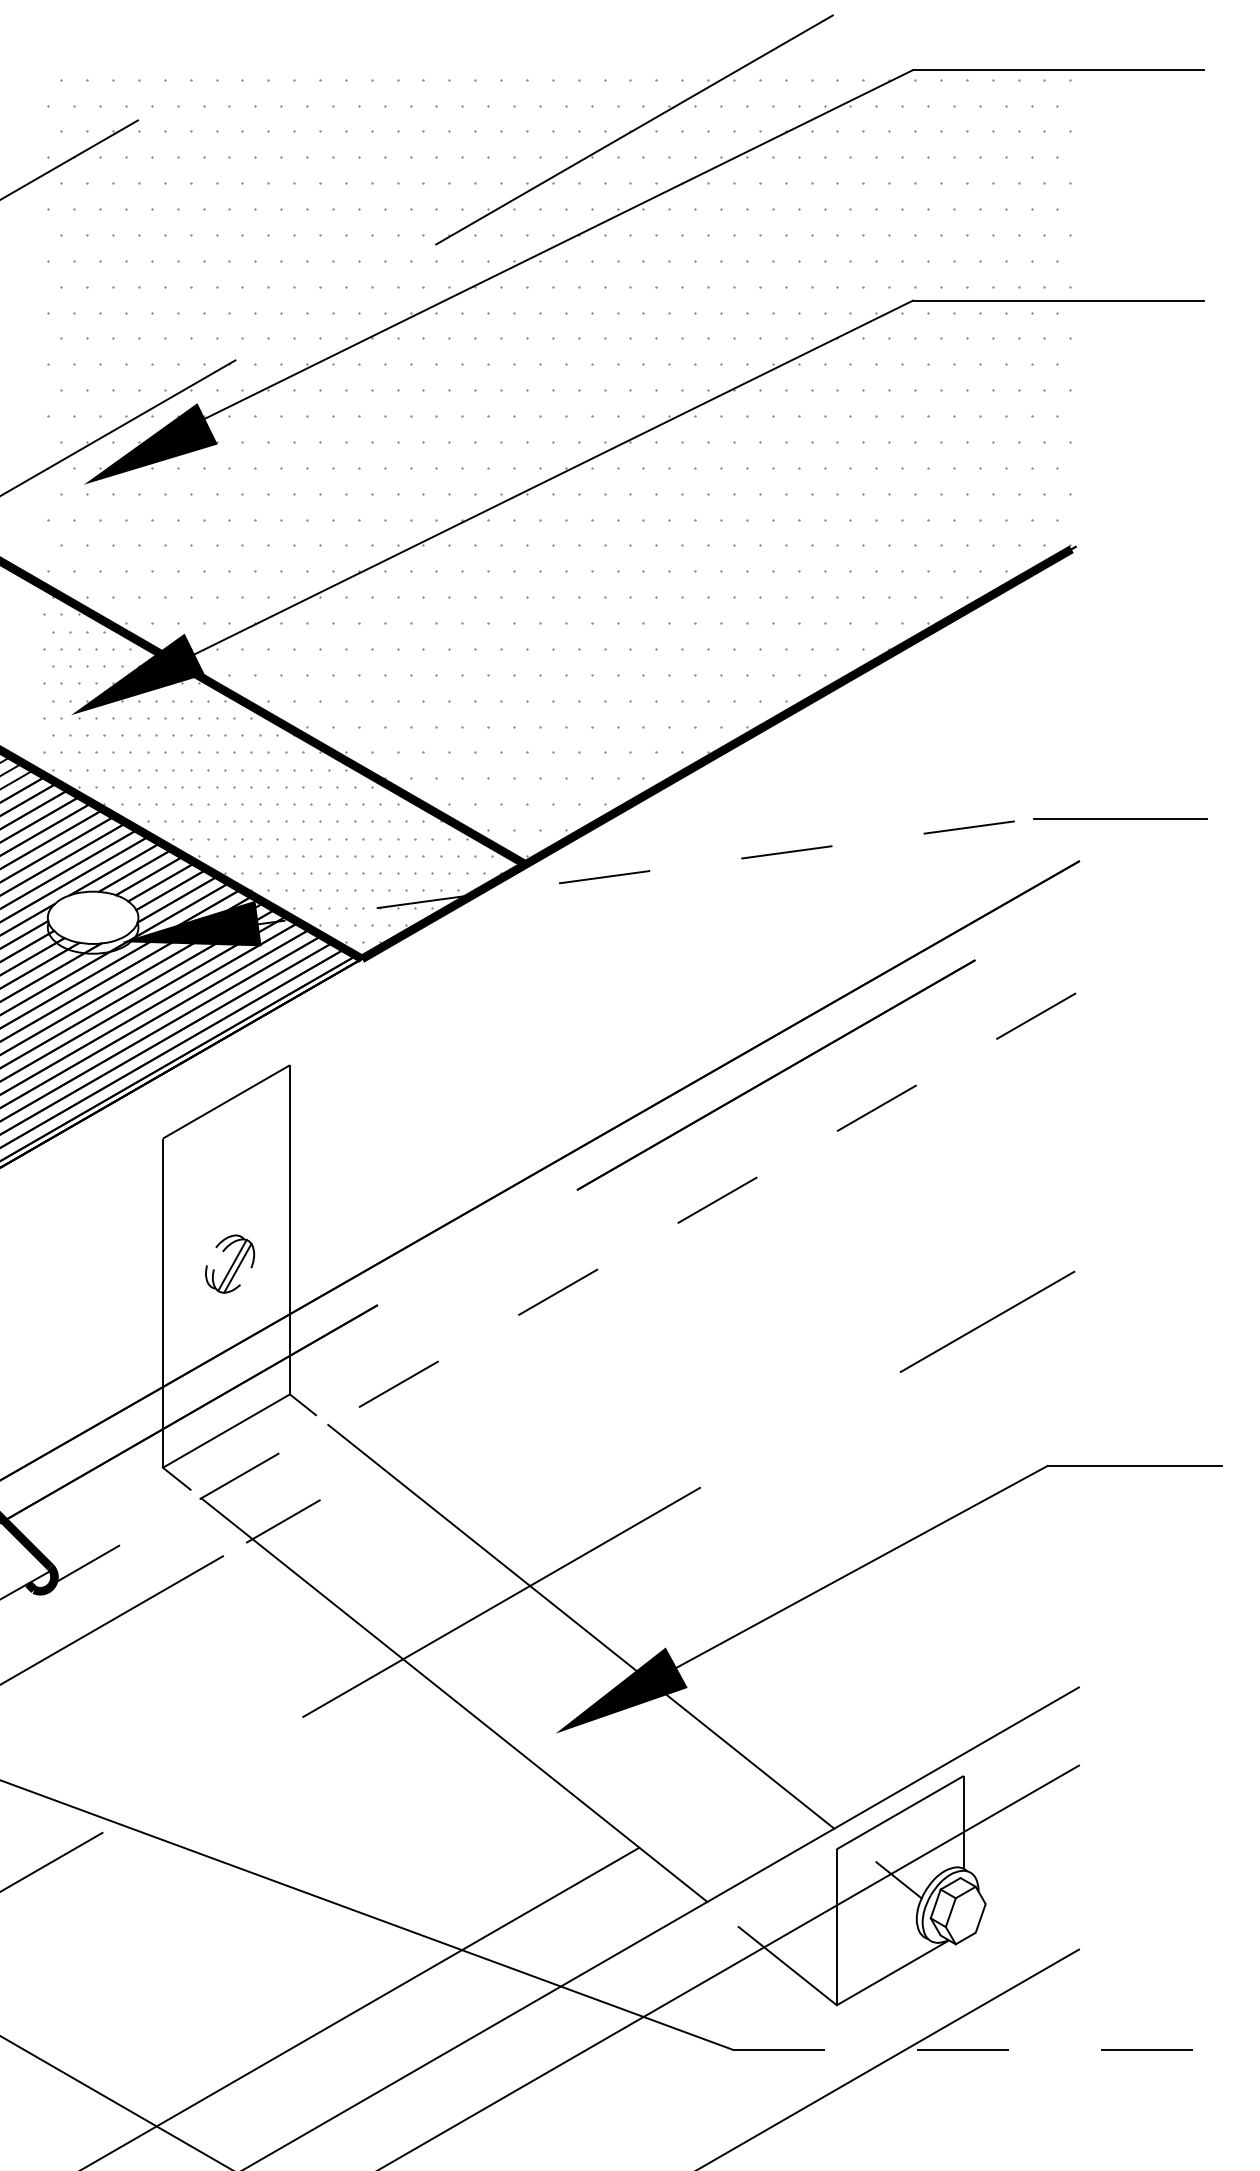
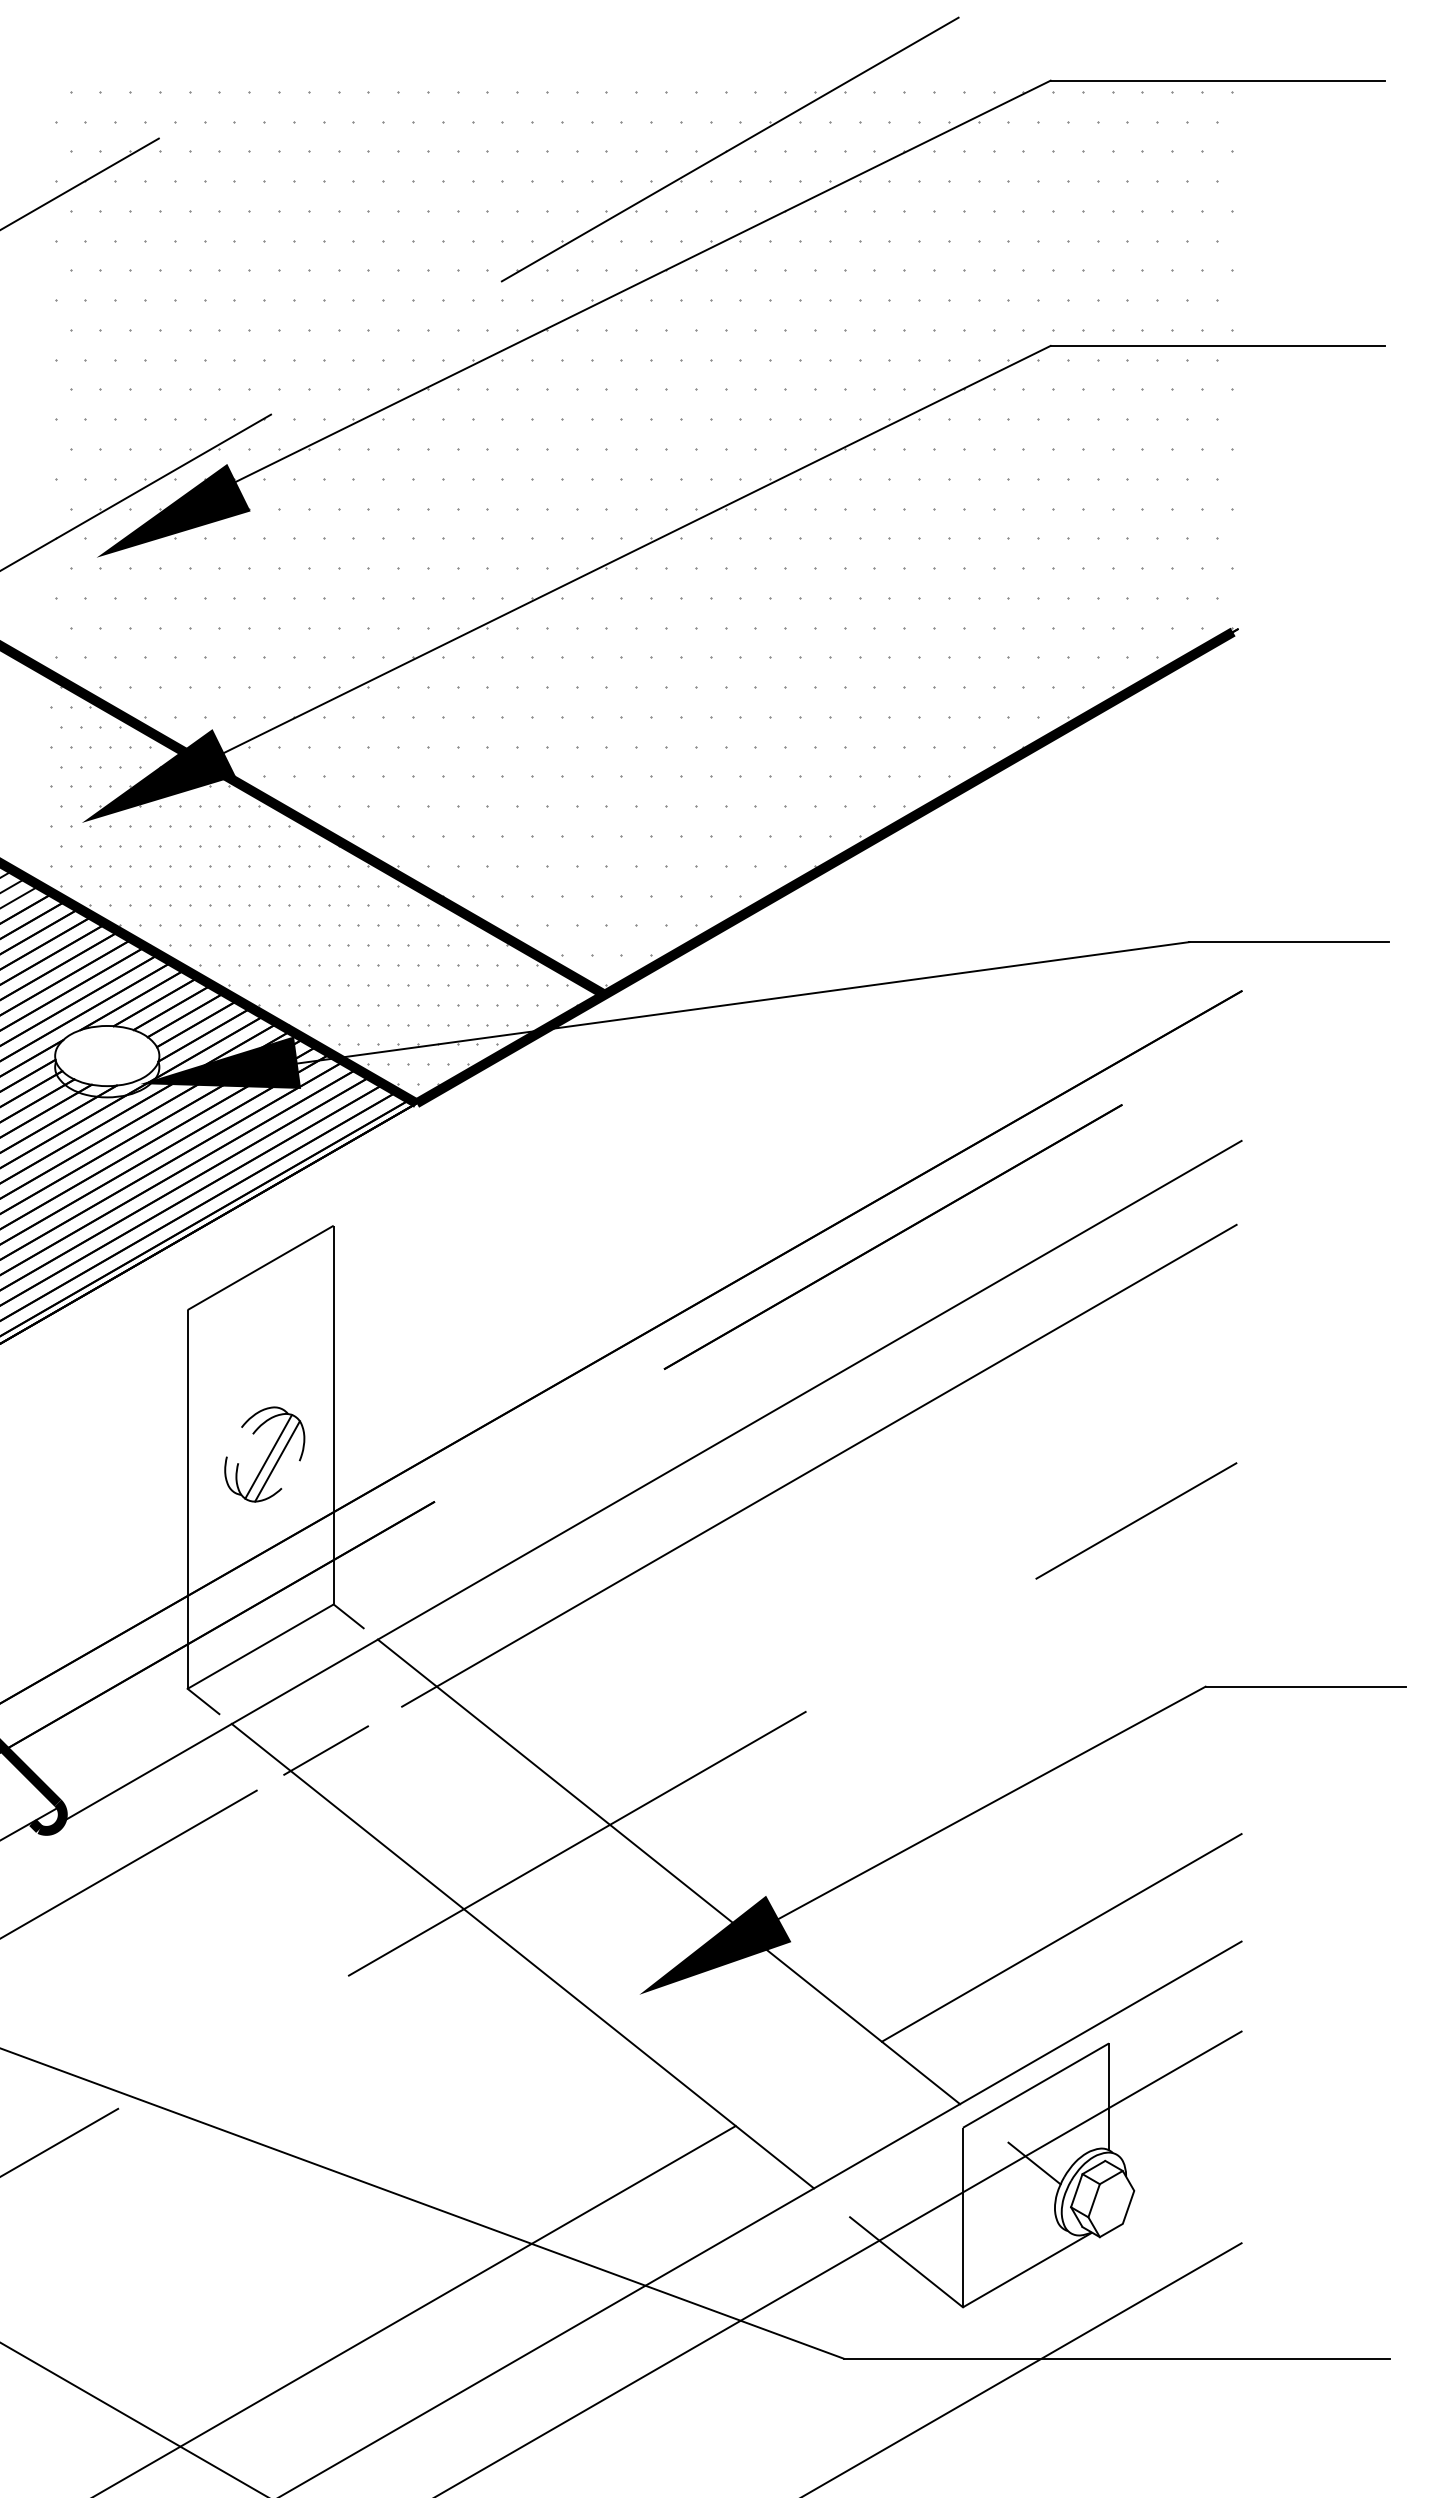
line: (614, 875) -> (707, 1007), dashed -> solid
part: (229, 1264) -> (264, 1454), size x1.43
line: (712, 1273) -> (819, 1465), added
line: (560, 1291) -> (644, 1485), dashed -> solid
line: (922, 1683) -> (1061, 1937), added
line: (971, 2049) -> (1117, 2358), dashed -> solid

